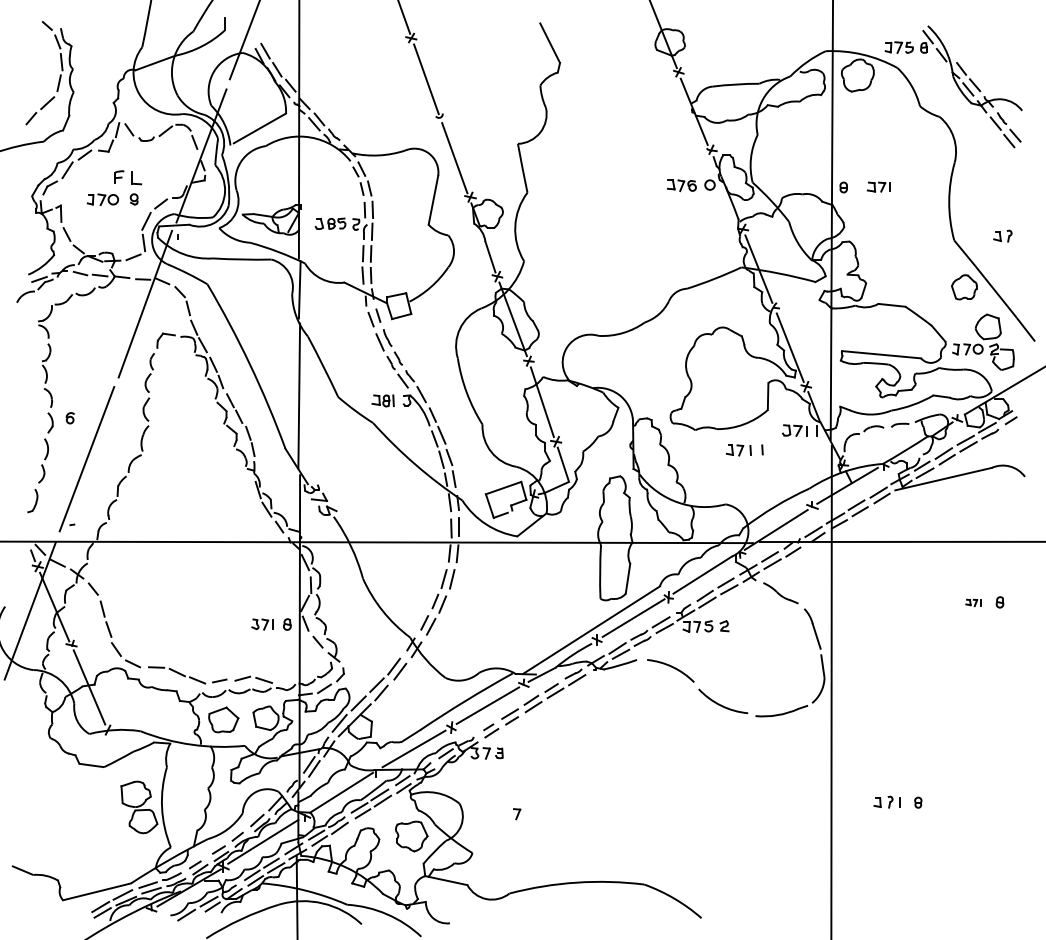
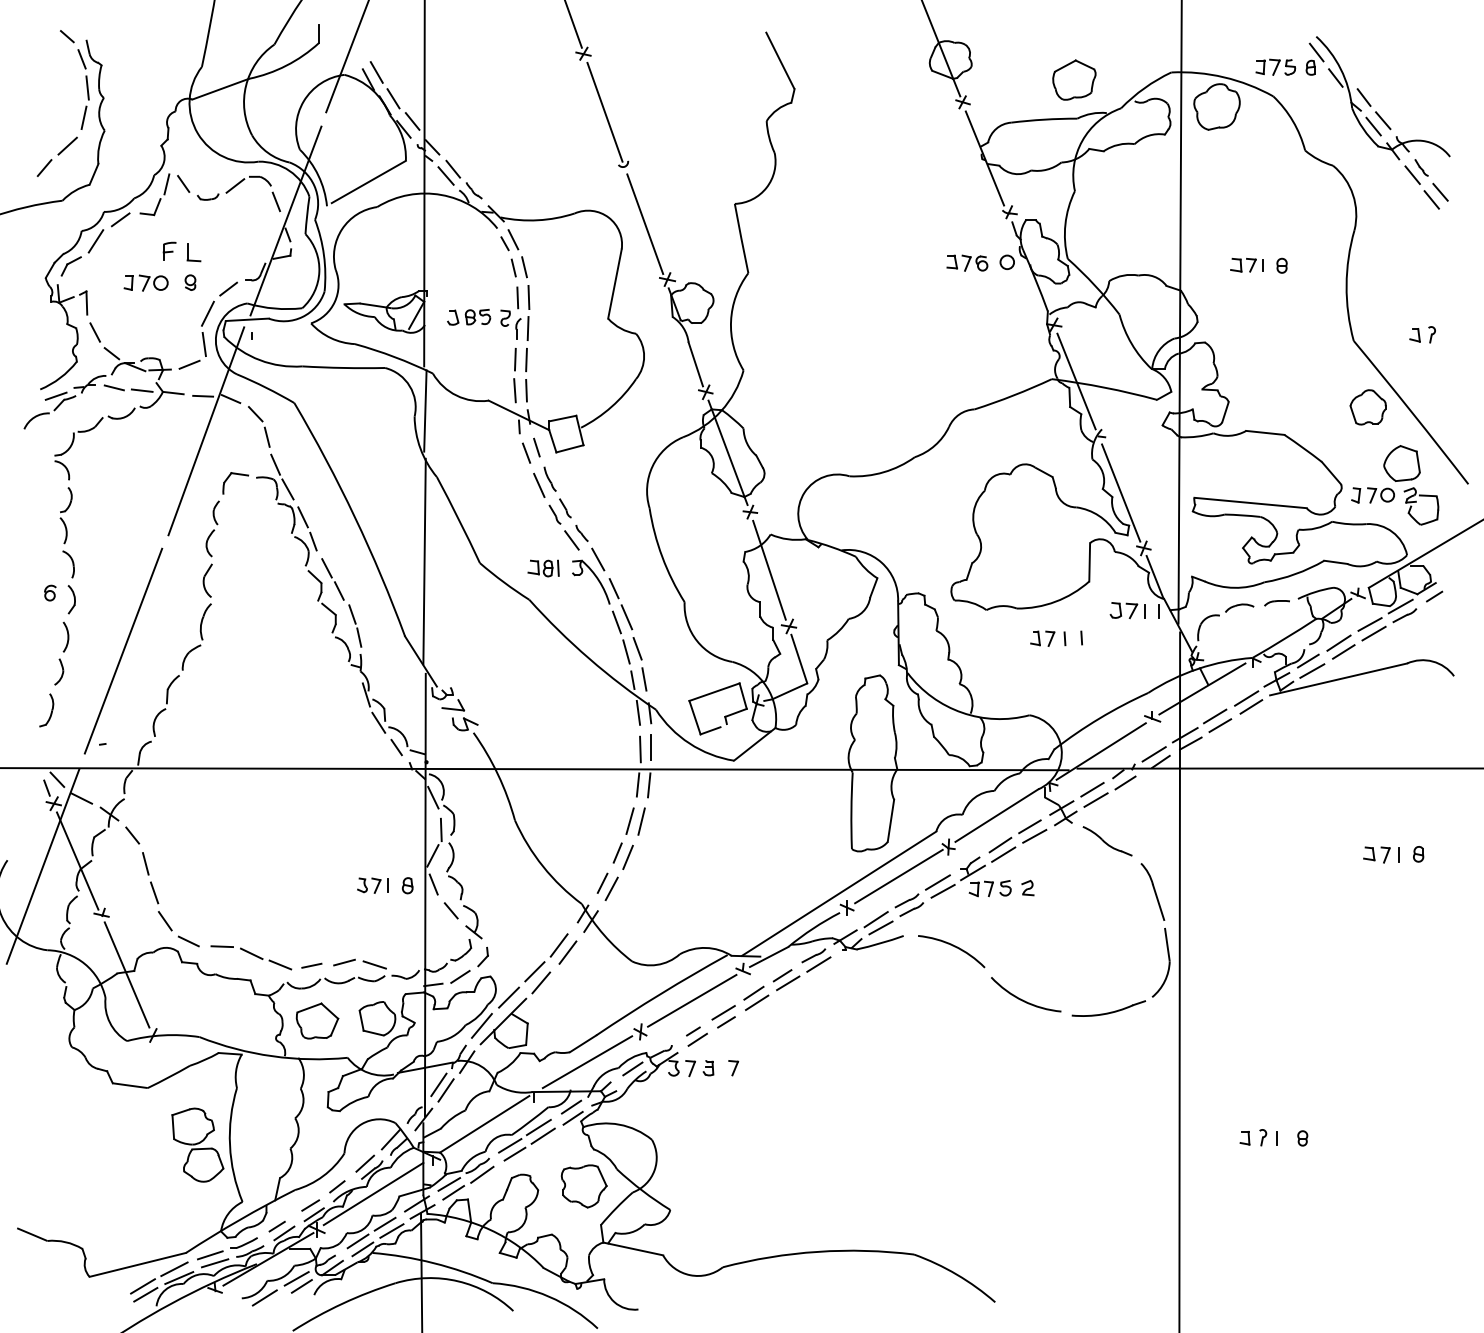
part: (757, 56) -> (1074, 79), added
part: (843, 187) -> (1281, 265), moved
part: (69, 418) -> (49, 593), moved
part: (973, 602) -> (1381, 854), size x1.67
part: (517, 814) -> (734, 1068), moved

